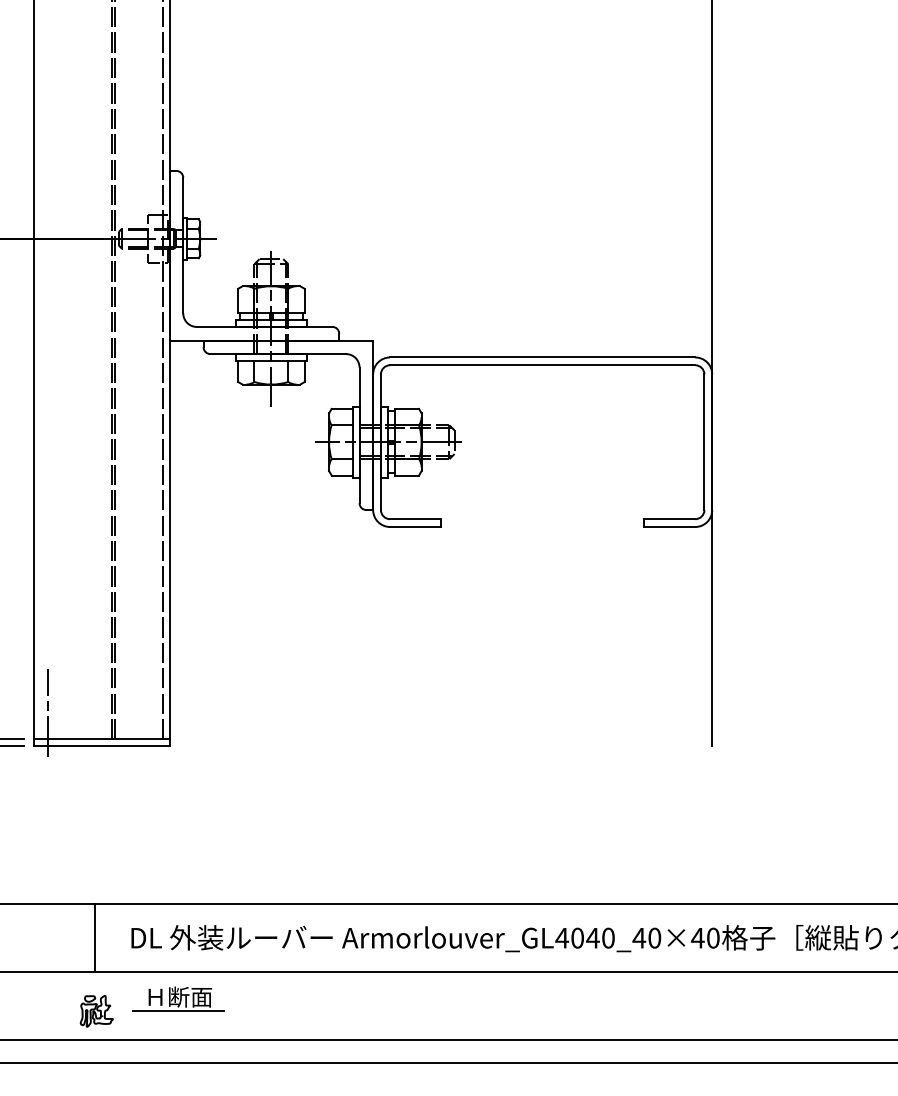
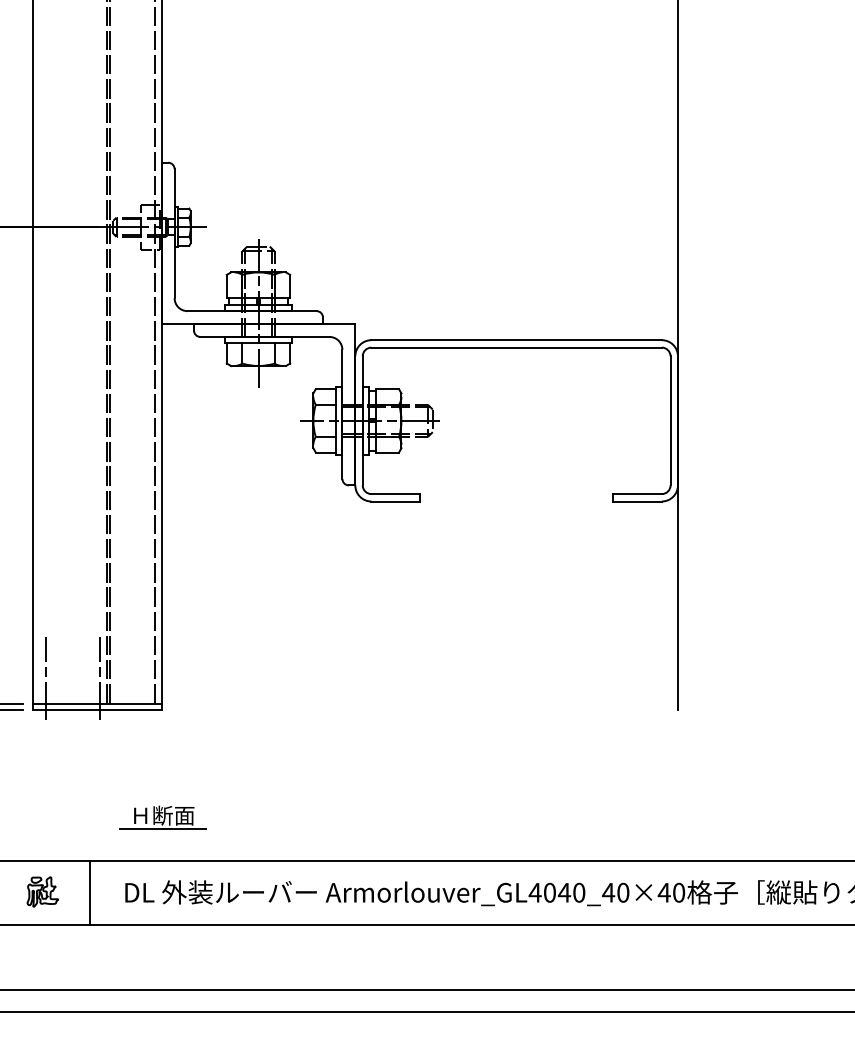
line: (105, 712) -> (100, 678), added
part: (178, 998) -> (162, 816), moved
part: (96, 1011) -> (42, 892), moved

